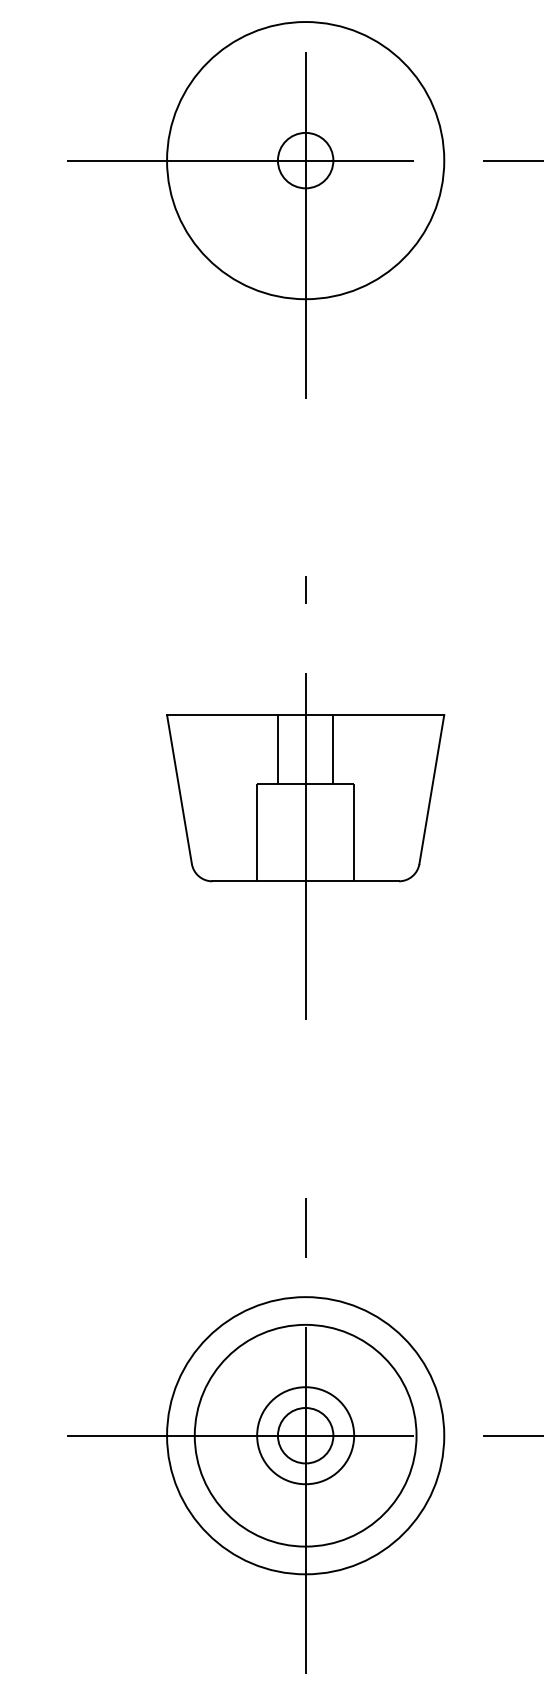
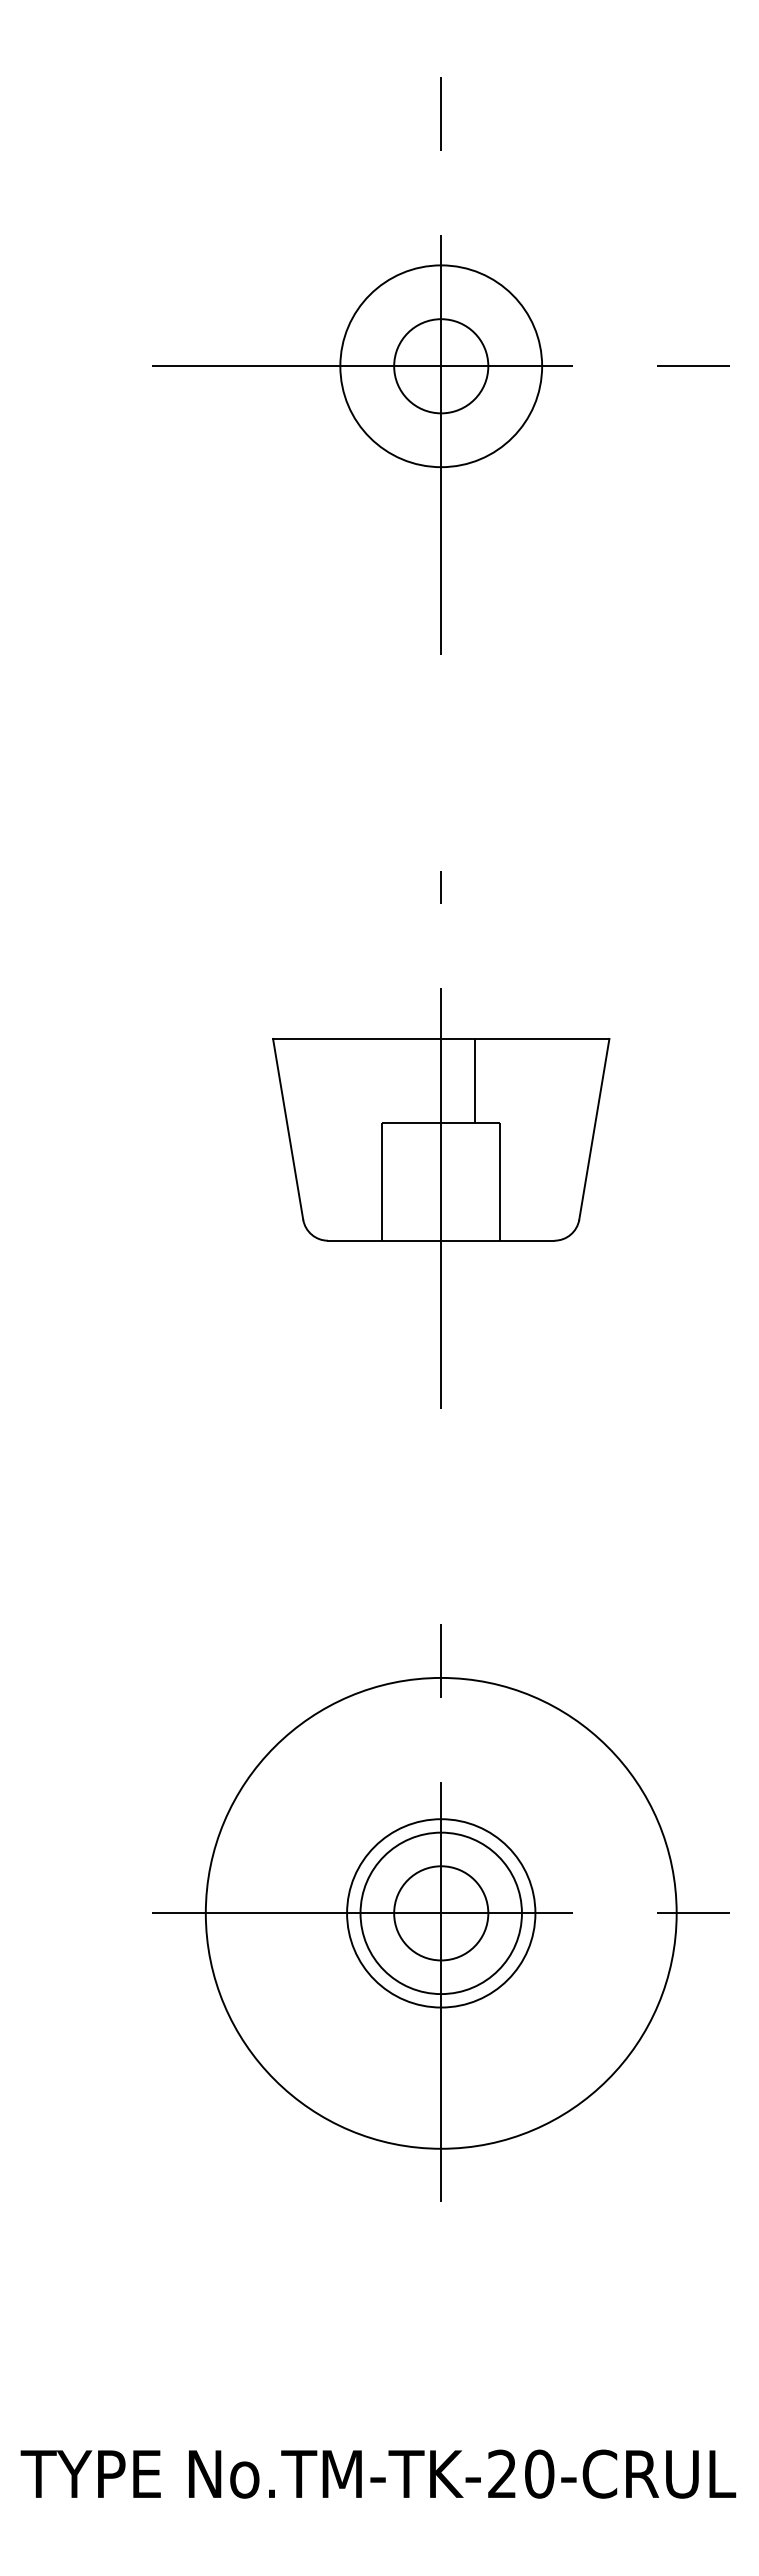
circle: (305, 159) -> (440, 365), size x1.4
circle: (305, 160) -> (441, 366), size x0.6
line: (277, 749) -> (407, 1080), removed
circle: (305, 1435) -> (440, 1912), size x0.6
circle: (305, 1435) -> (440, 1913), size x1.4
circle: (305, 1435) -> (441, 1913), size x1.4
circle: (305, 1435) -> (441, 1913), size x1.6

